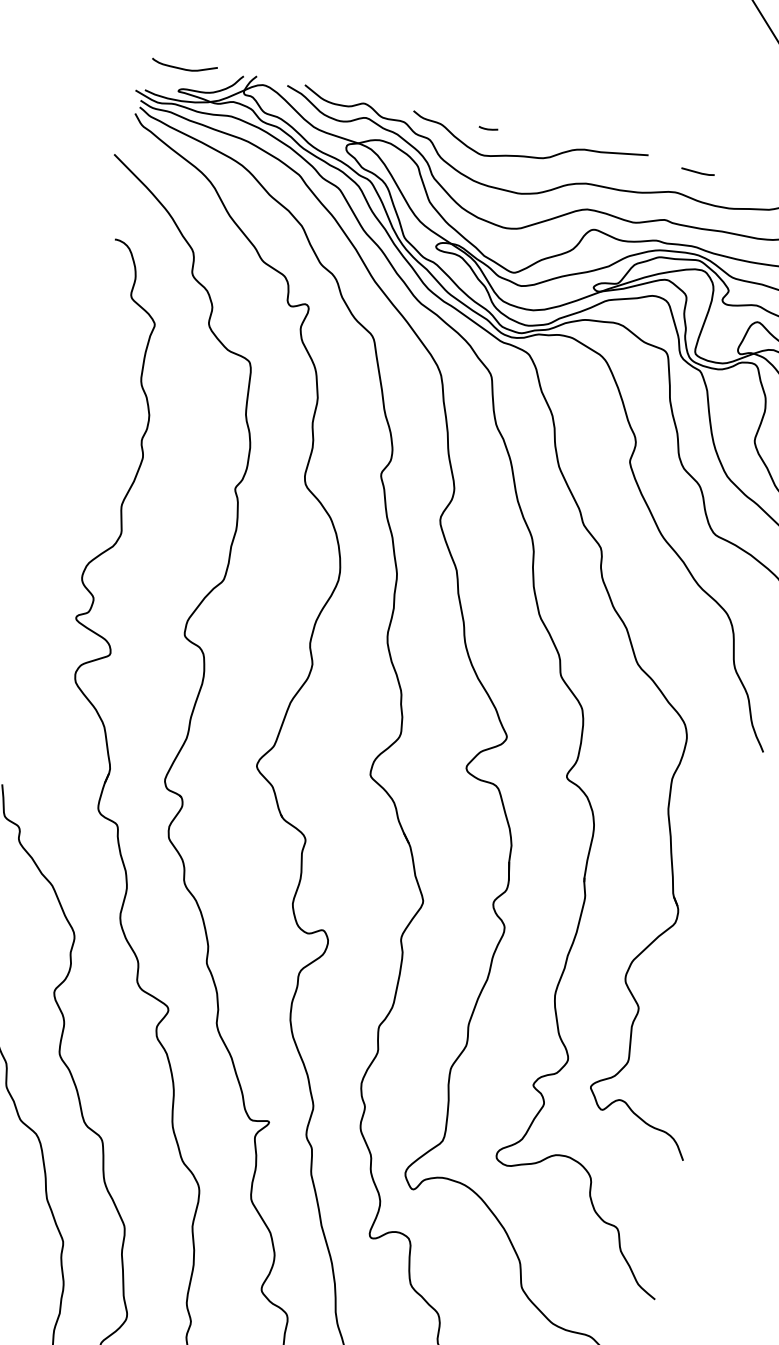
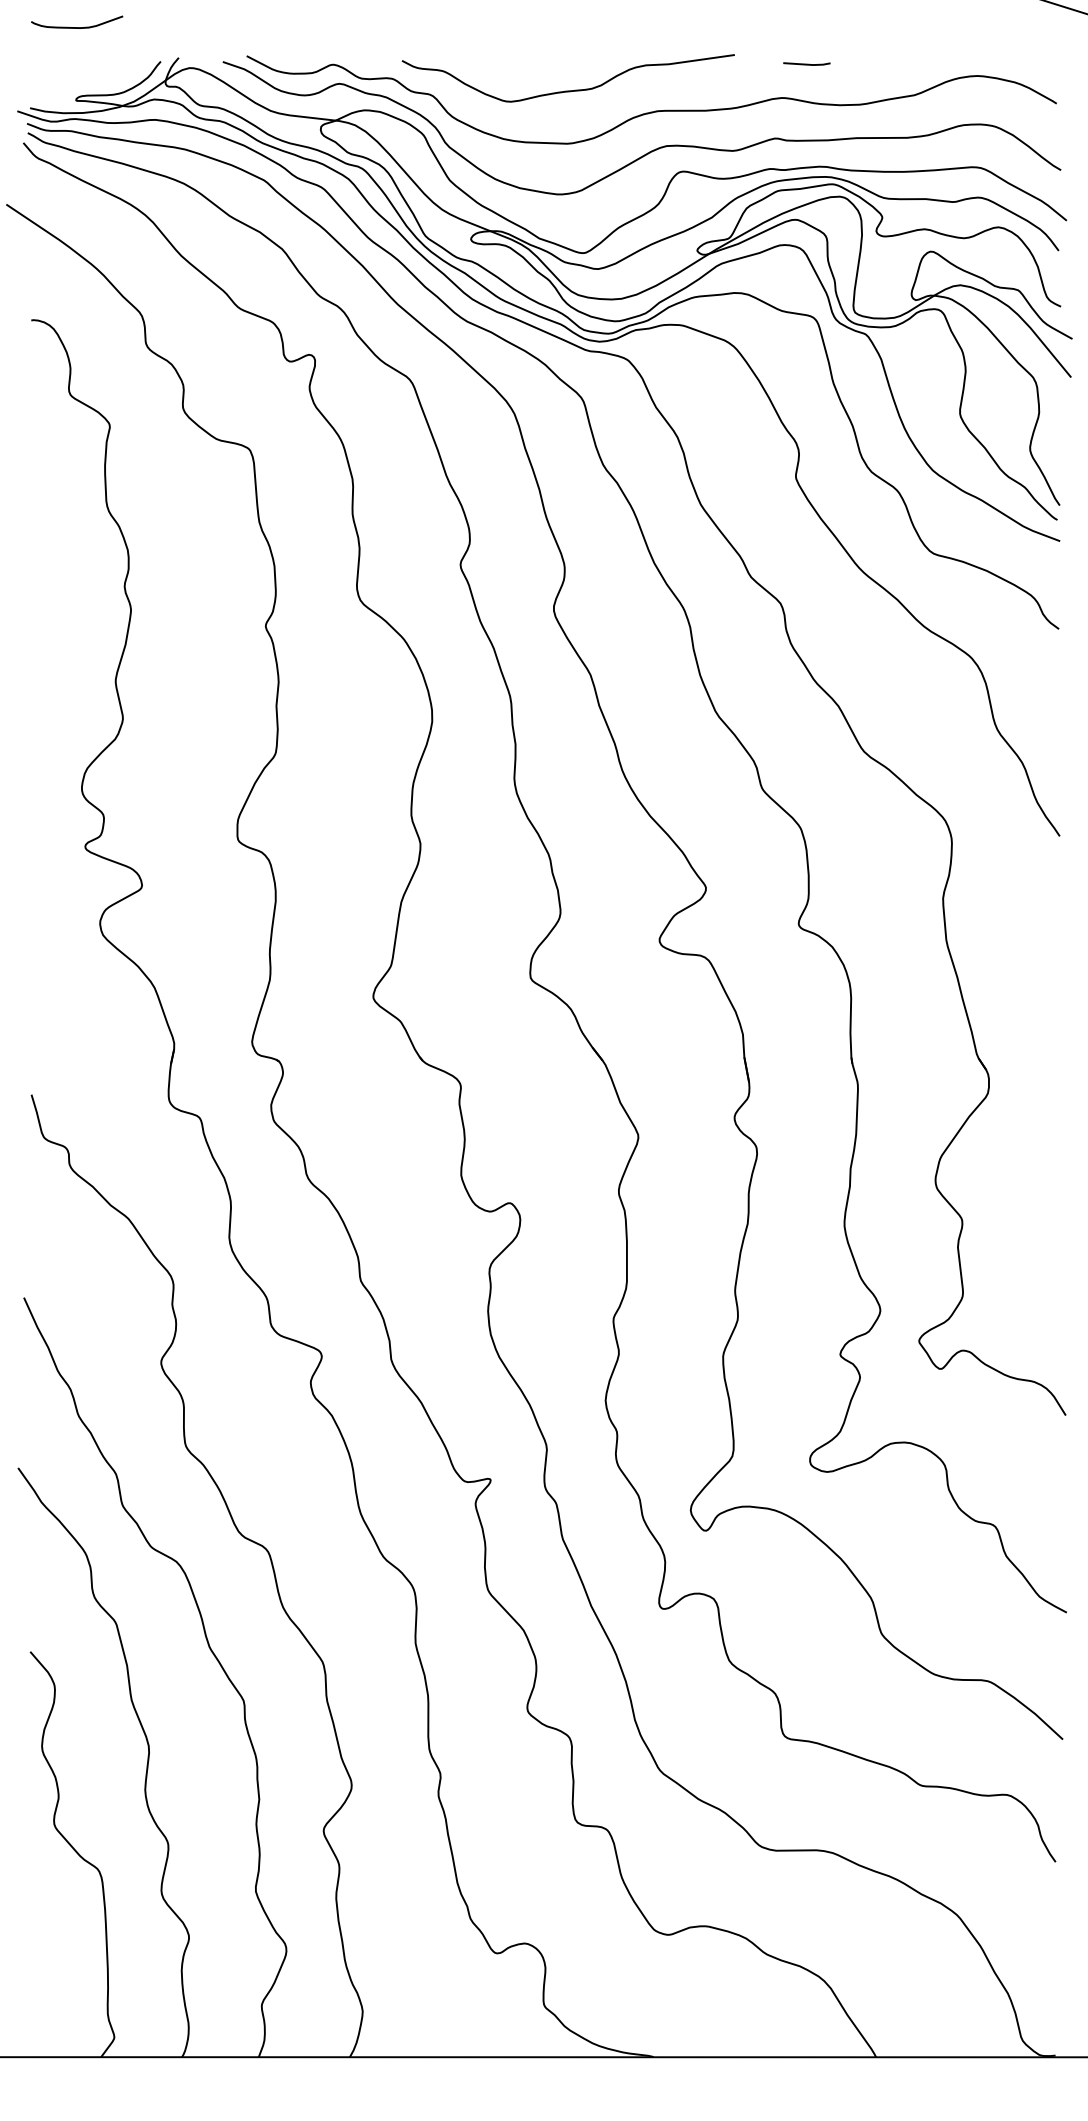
curve: (184, 69) -> (77, 27), moved
curve: (487, 129) -> (508, 64), removed

